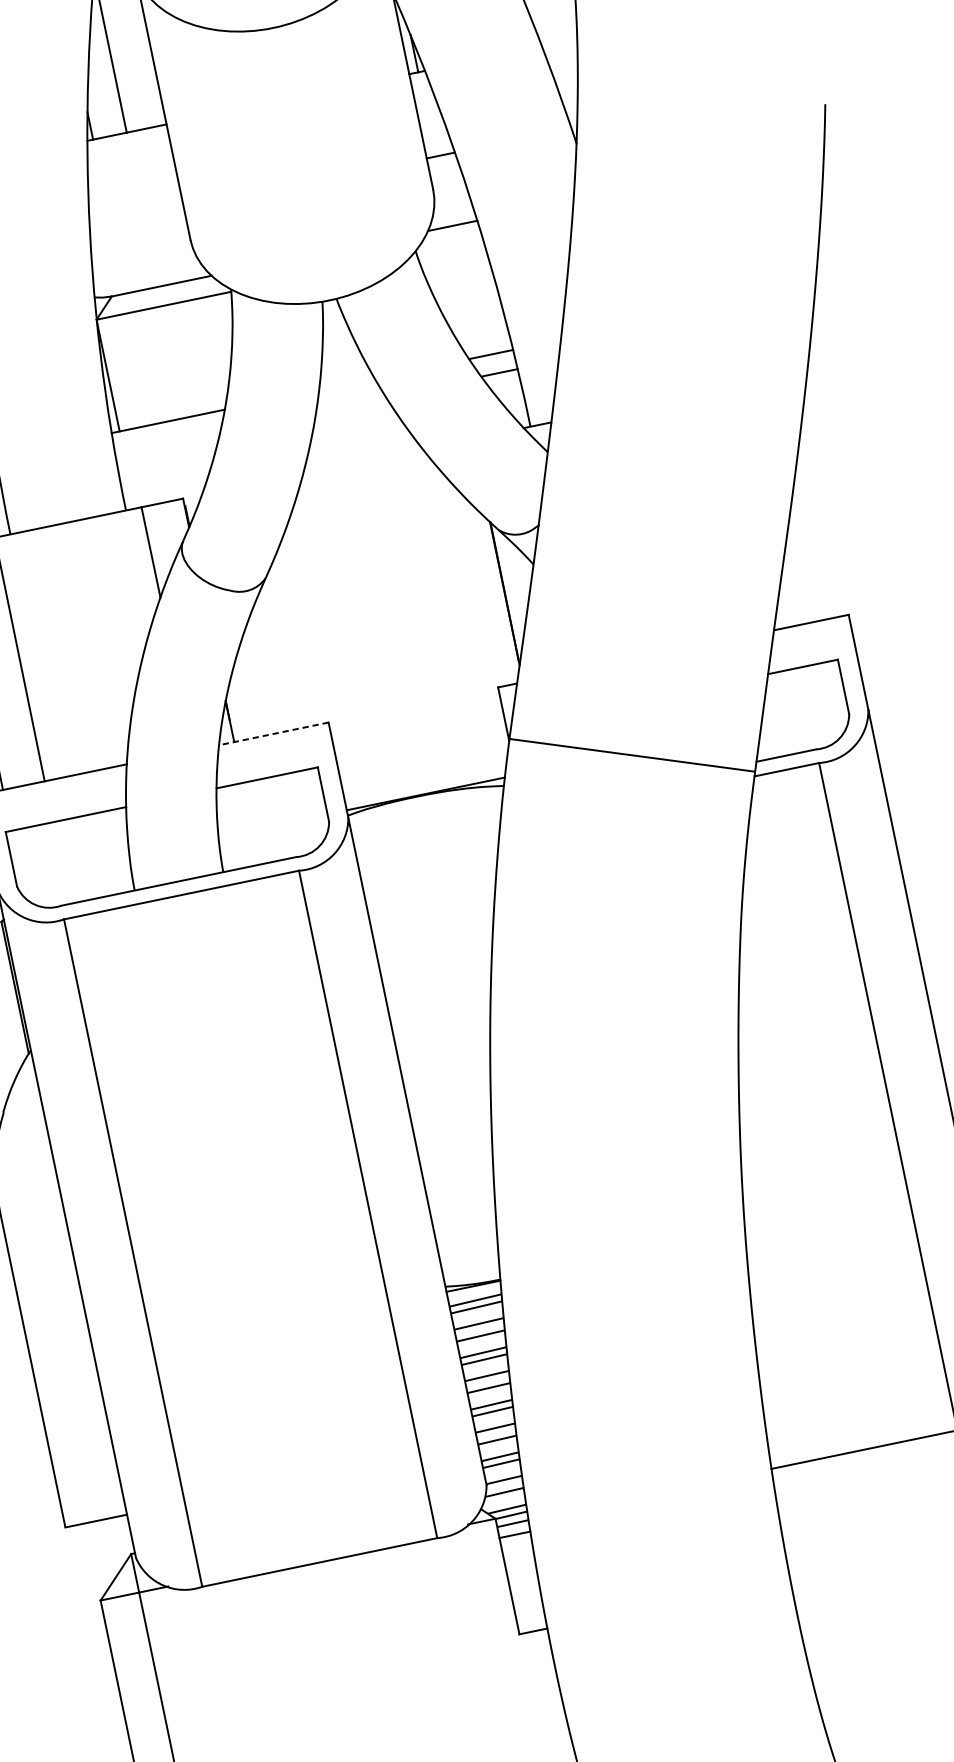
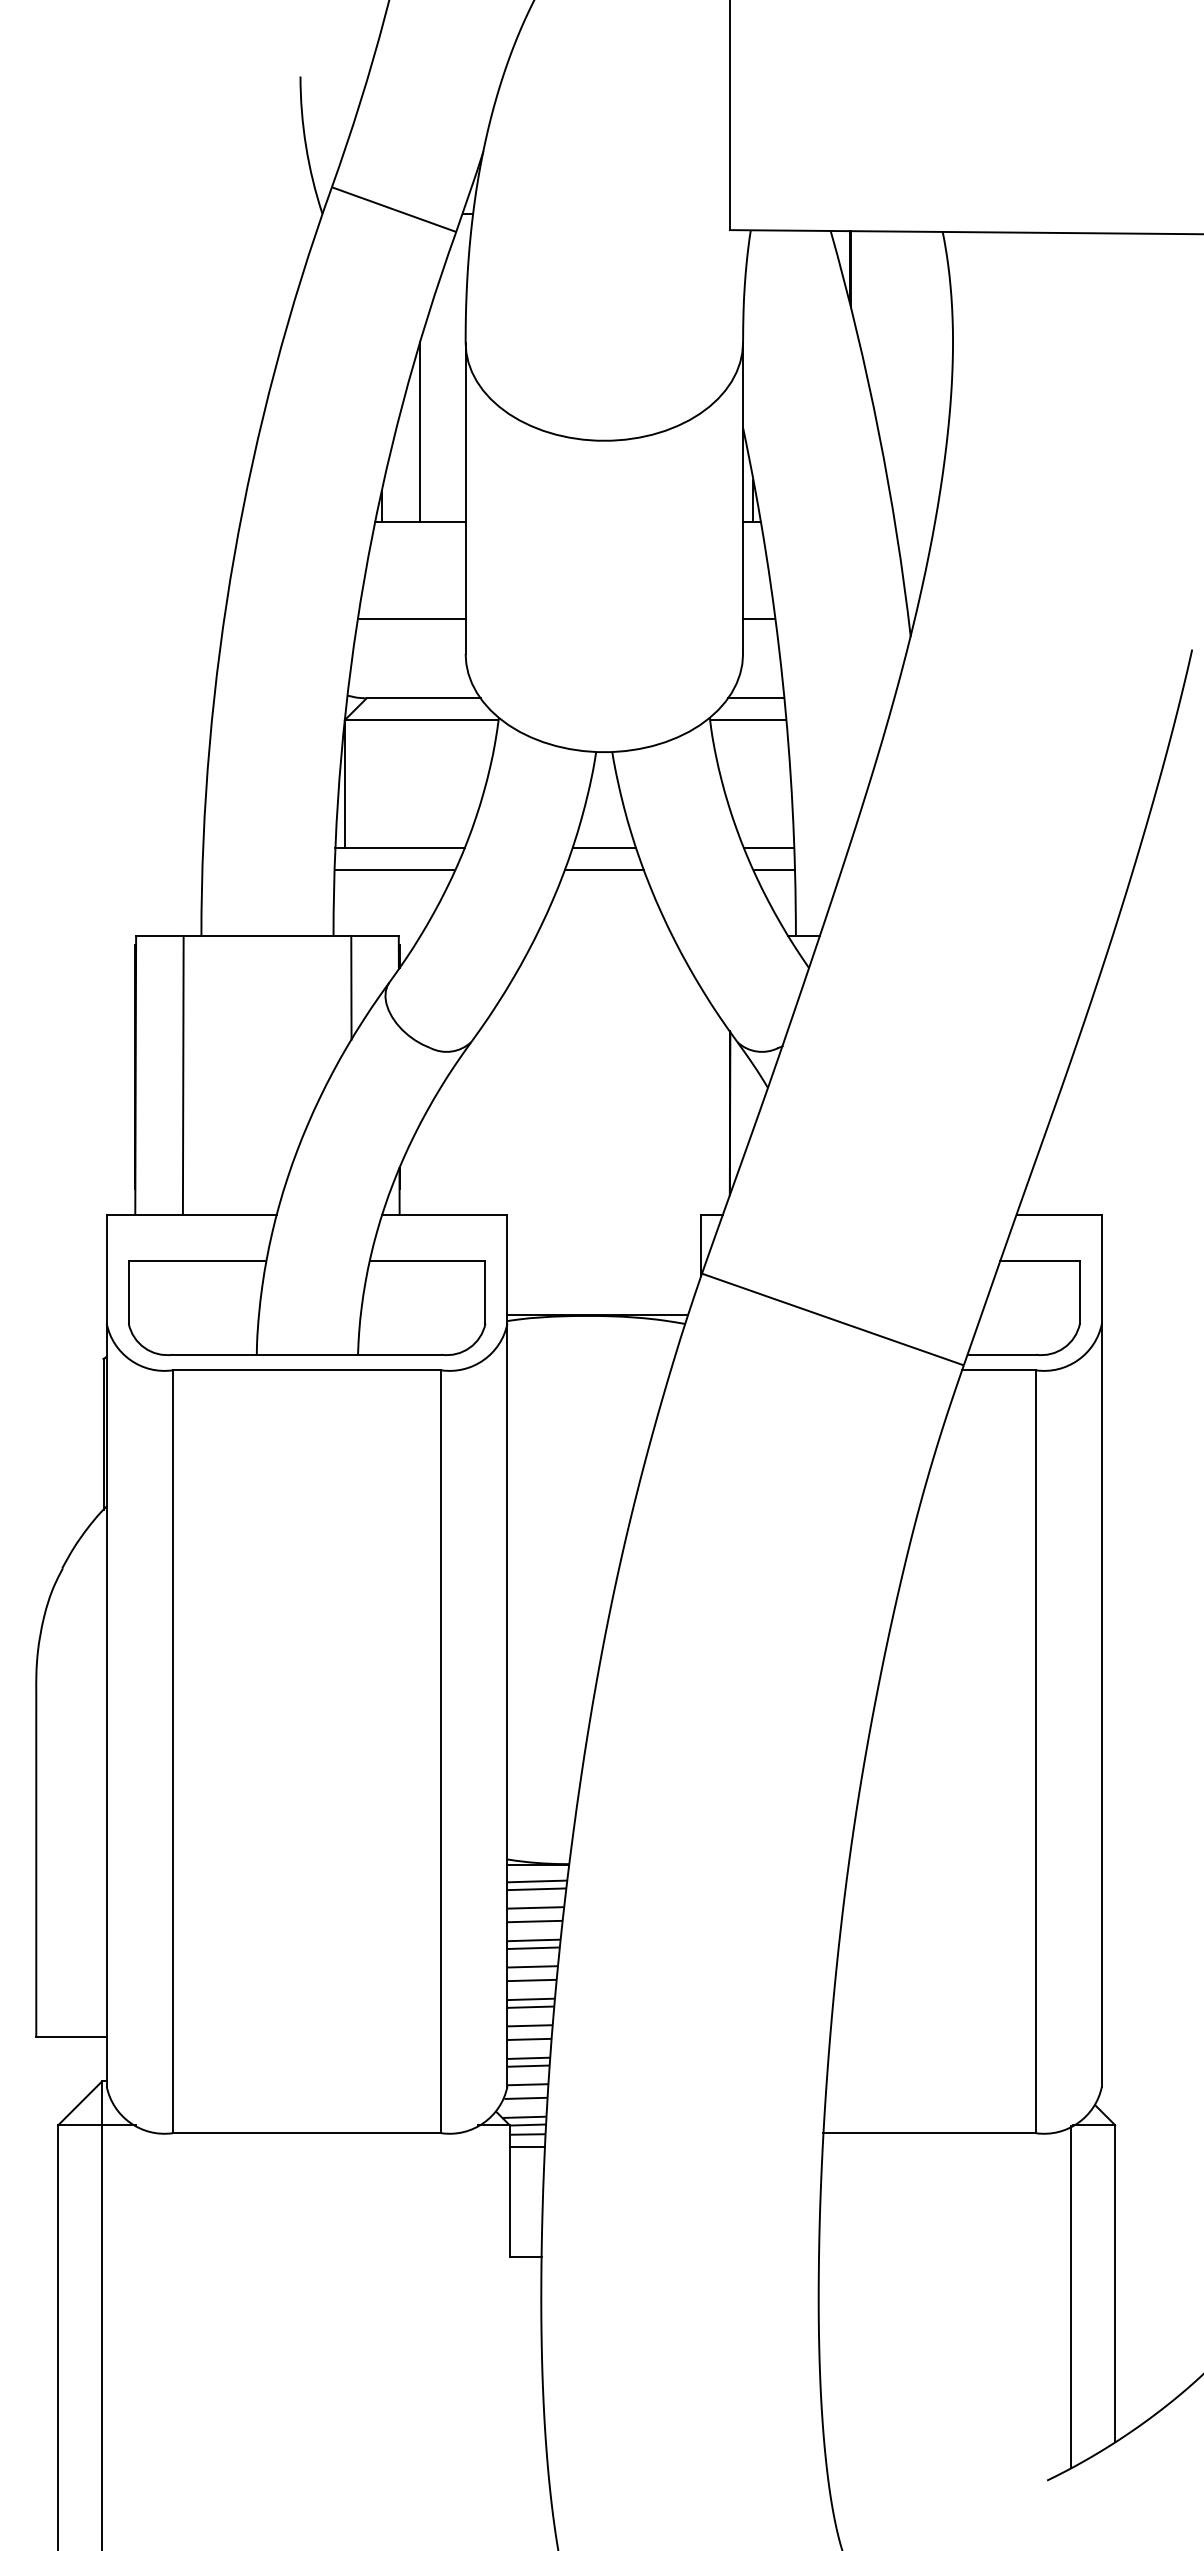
line: (136, 218) -> (411, 618), added
line: (449, 246) -> (748, 720), added
line: (347, 384) -> (604, 848), added
line: (351, 403) -> (604, 870), added
line: (167, 441) -> (394, 870), added
line: (273, 733) -> (444, 1214), dashed -> solid

